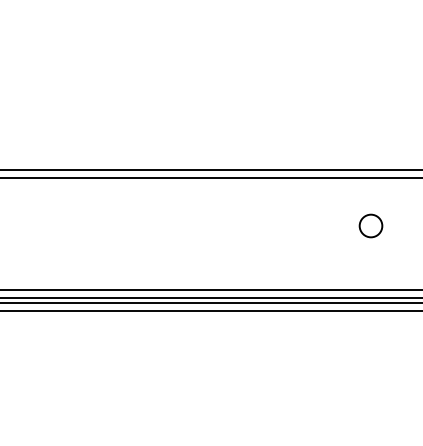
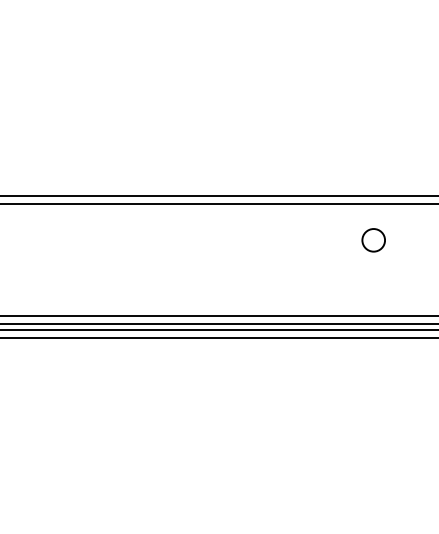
circle: (370, 226) -> (373, 240), moved

